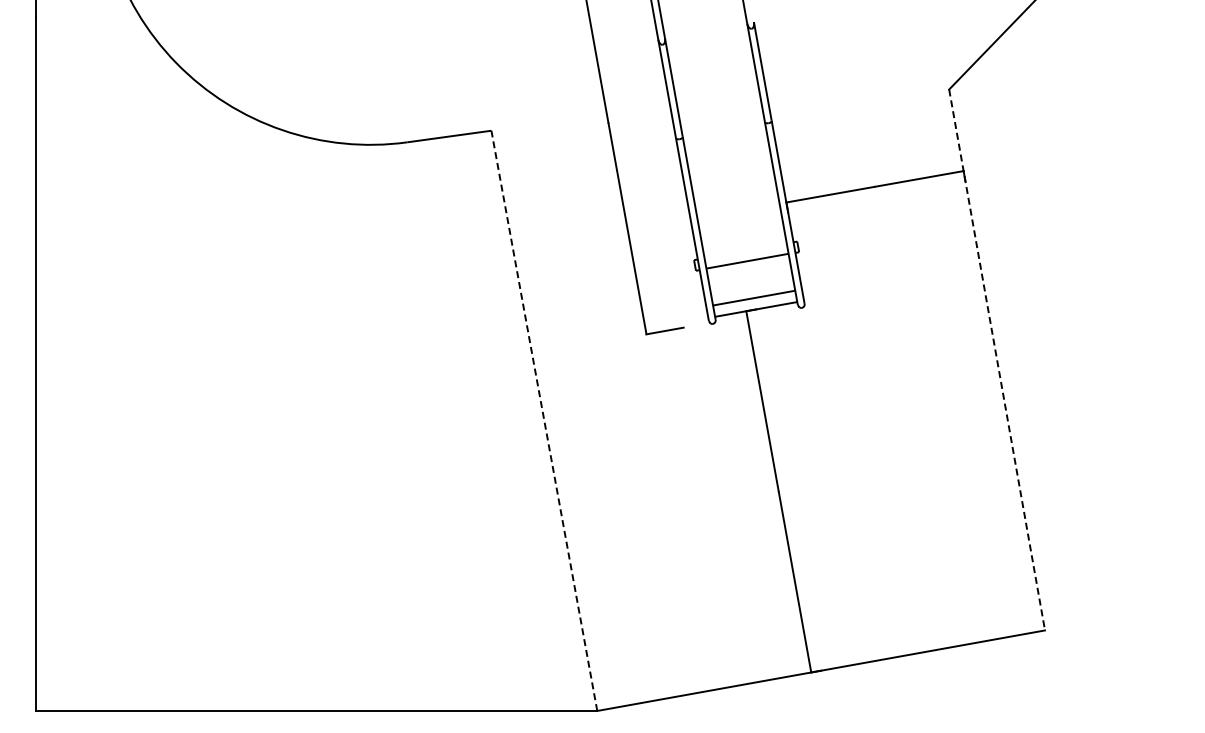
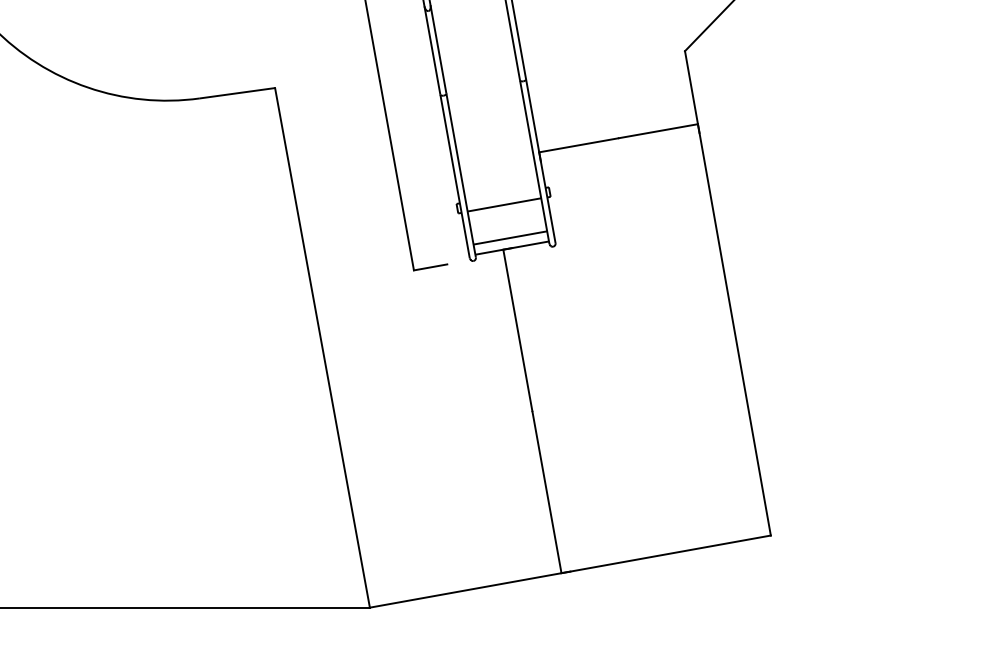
line: (997, 360) -> (728, 293), dashed -> solid
line: (544, 420) -> (322, 347), dashed -> solid

